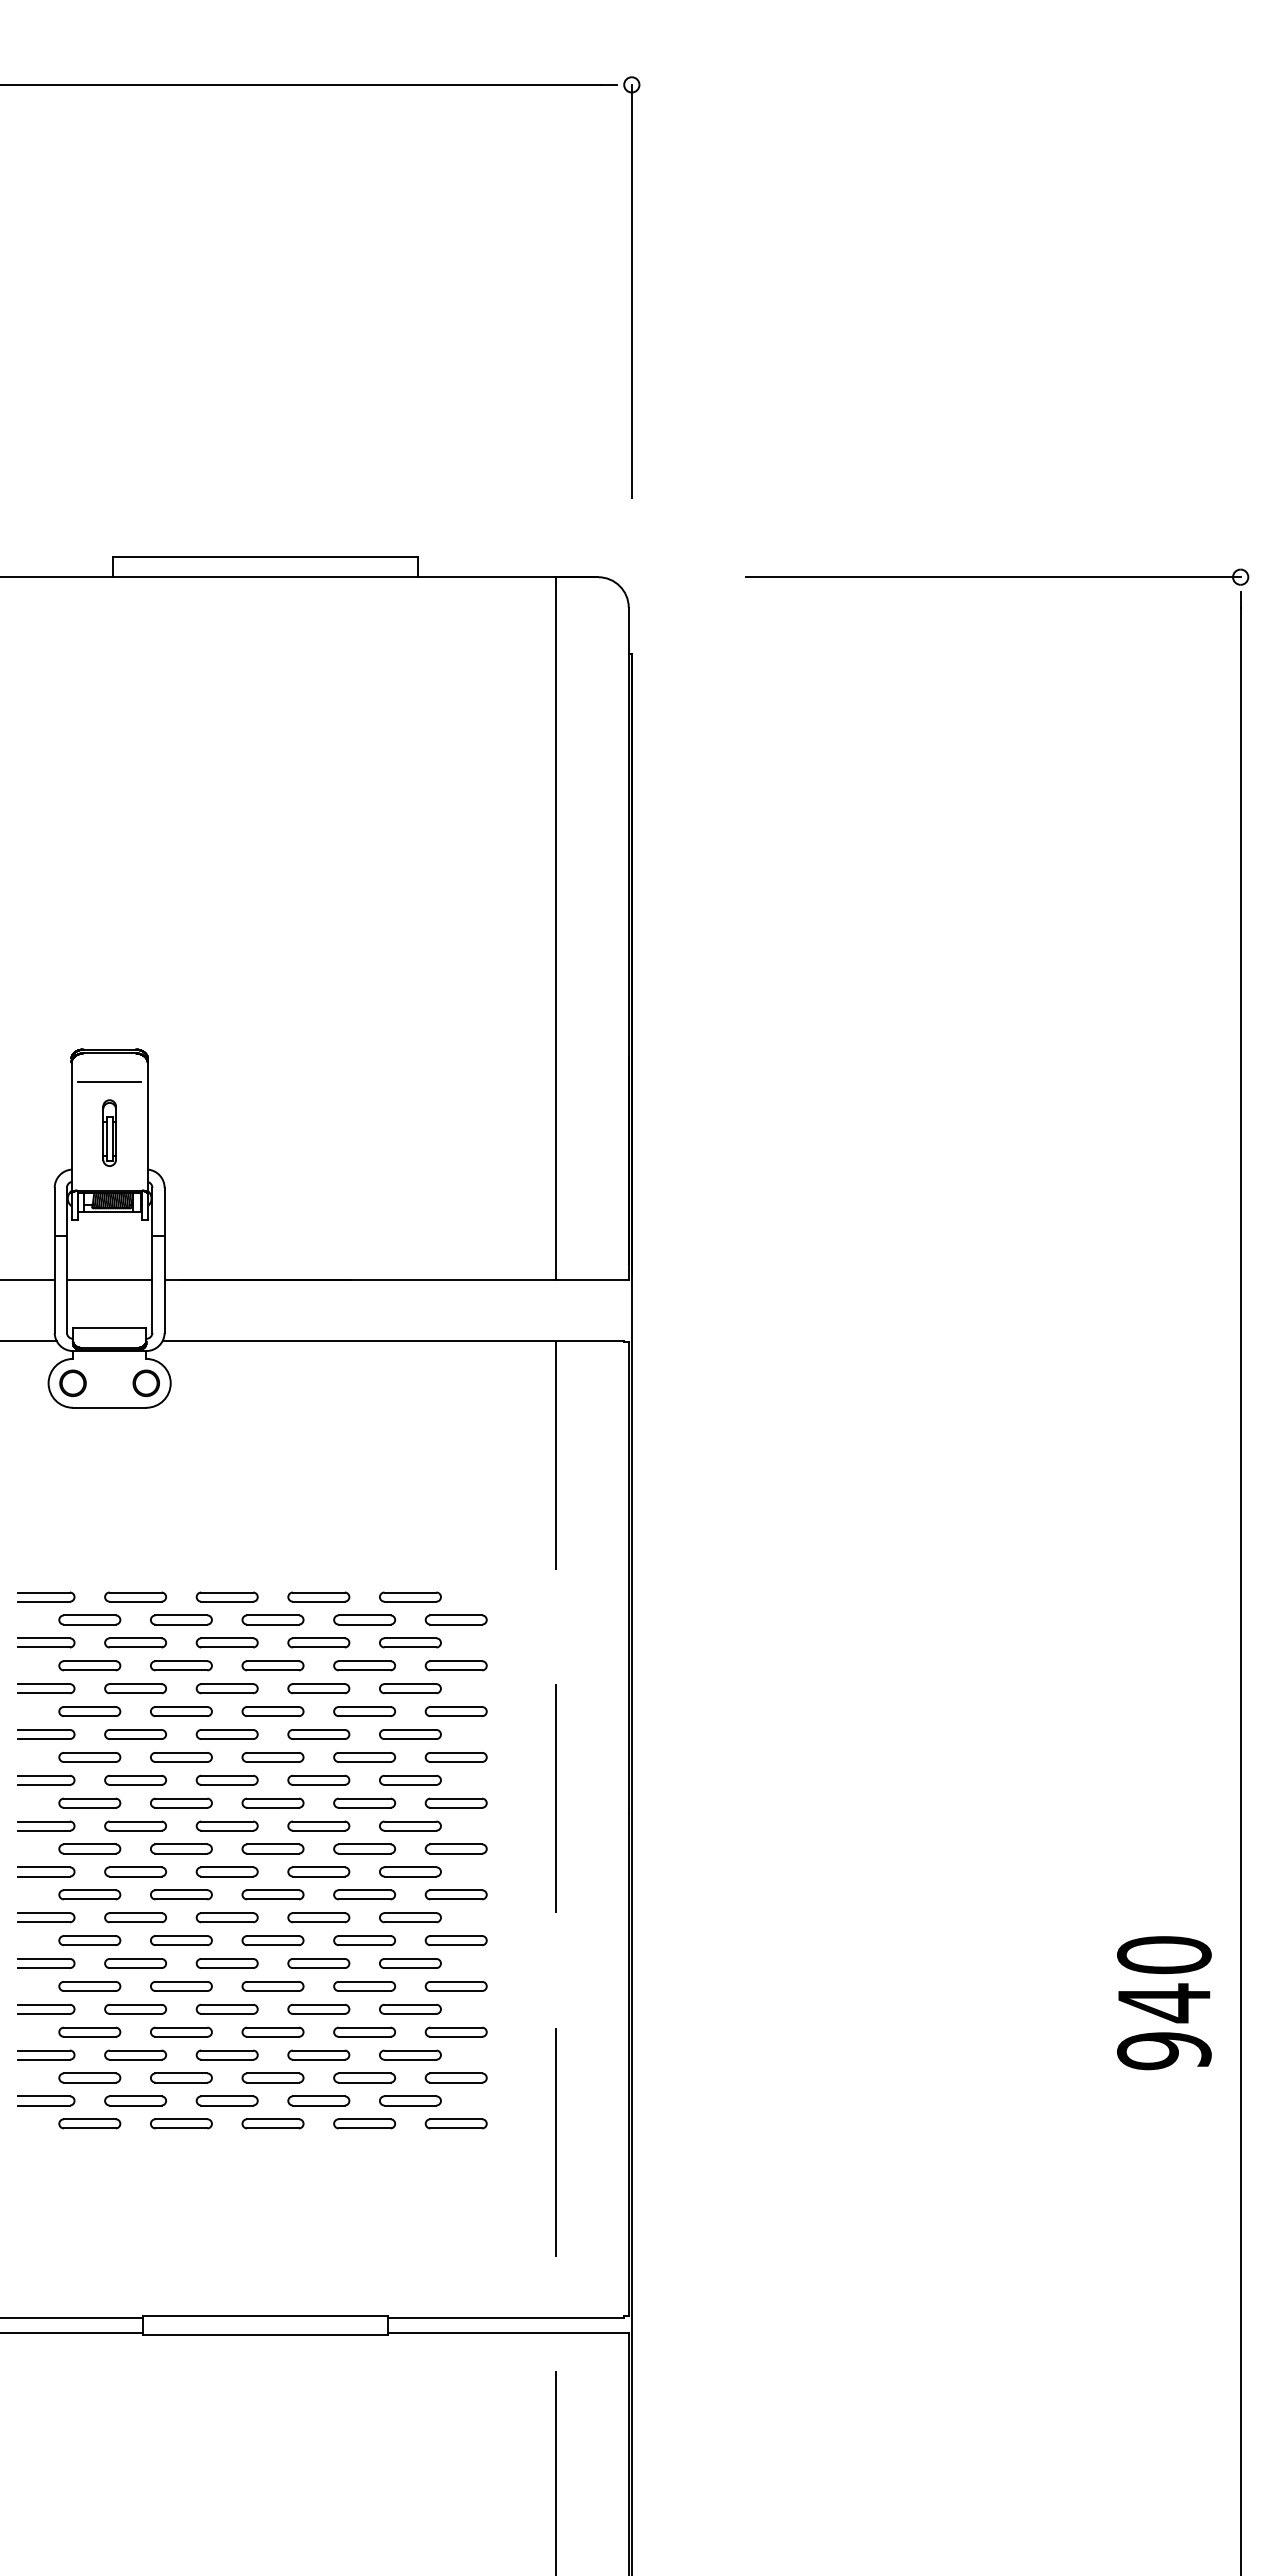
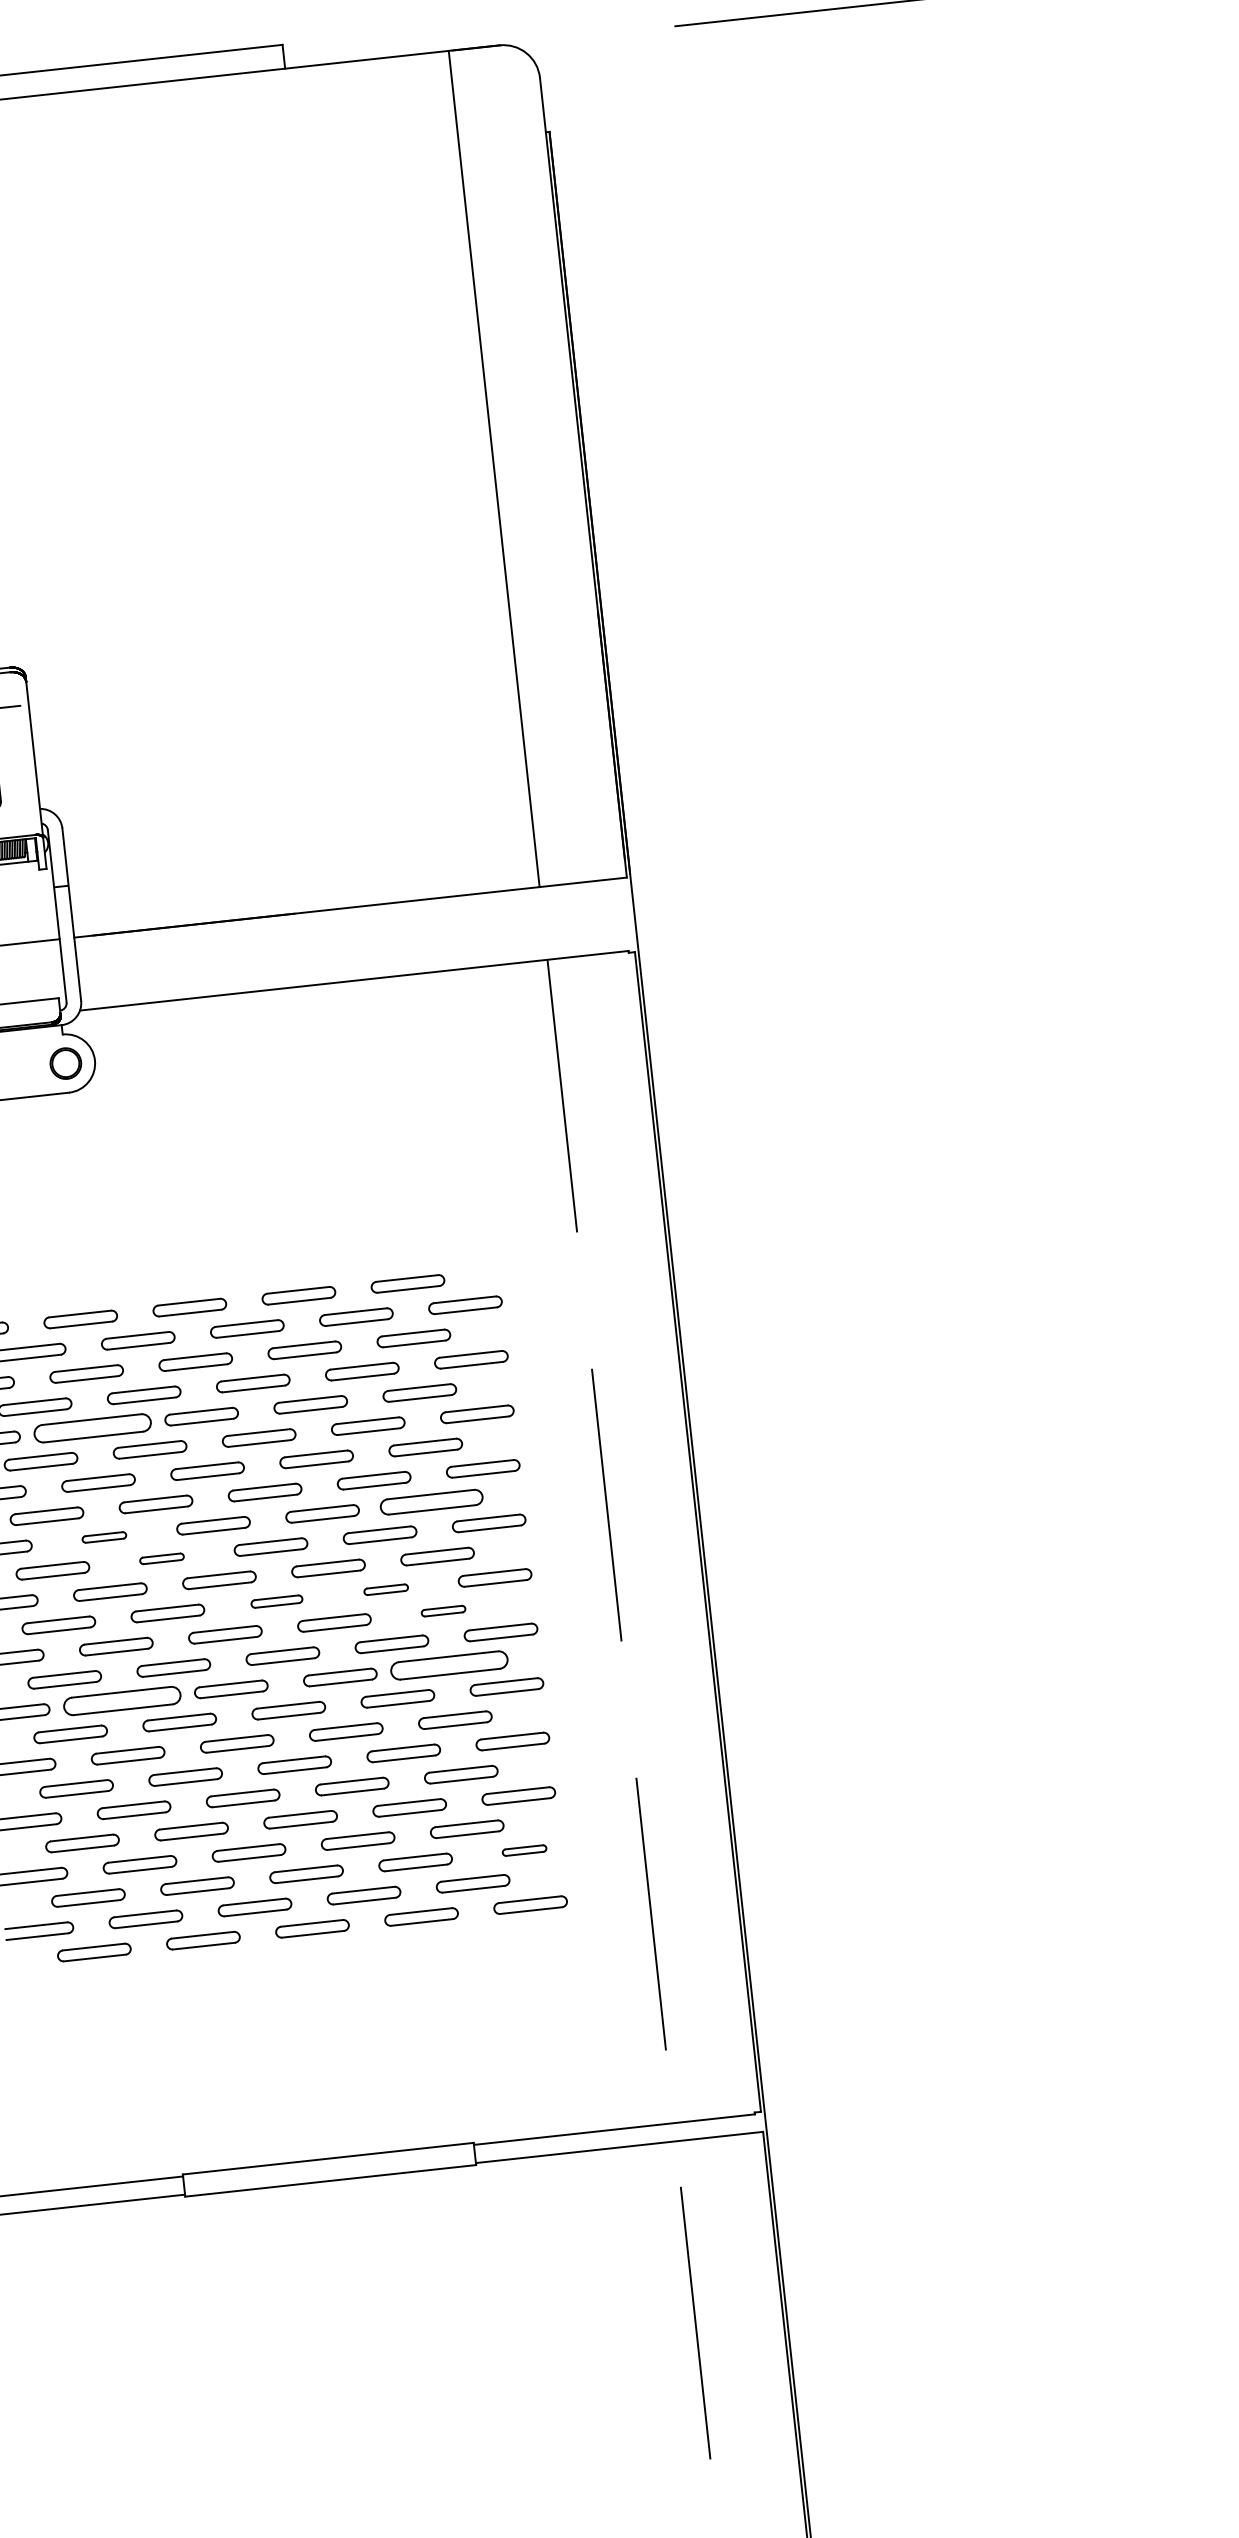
part: (135, 1688) -> (92, 1428), size x1.6
part: (135, 1779) -> (104, 1536), size x0.6
part: (410, 1779) -> (431, 1501), size x1.4
part: (181, 1802) -> (161, 1558), size x0.6
part: (272, 1848) -> (276, 1601), size x0.7
part: (364, 1848) -> (385, 1589), size x0.6
part: (410, 1871) -> (443, 1610), size x0.6
part: (135, 1917) -> (122, 1700), size x1.6
part: (410, 1917) -> (449, 1665), size x1.6
part: (455, 2077) -> (523, 1850), size x0.6

